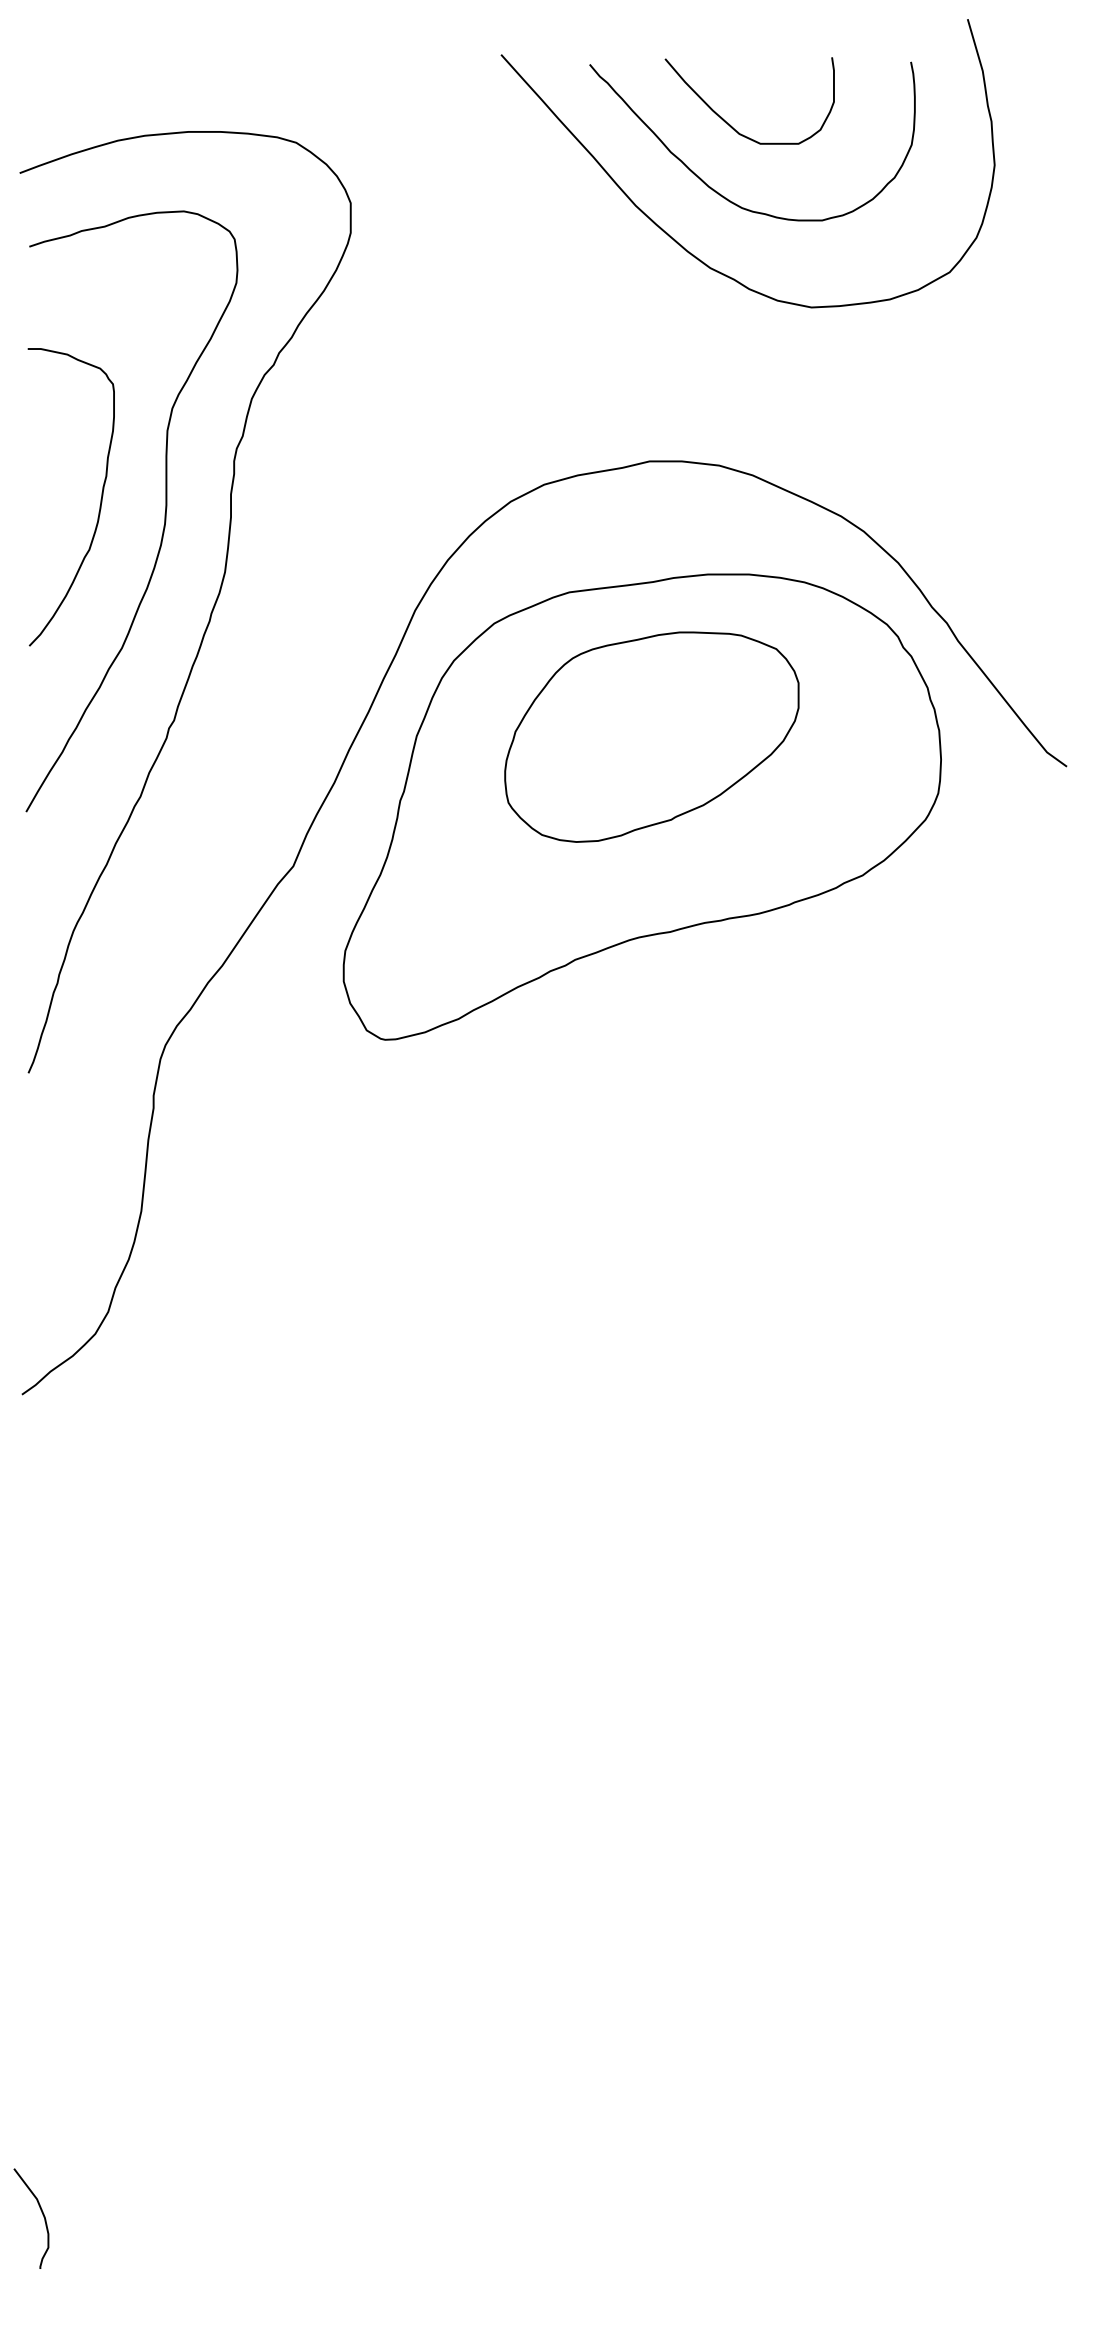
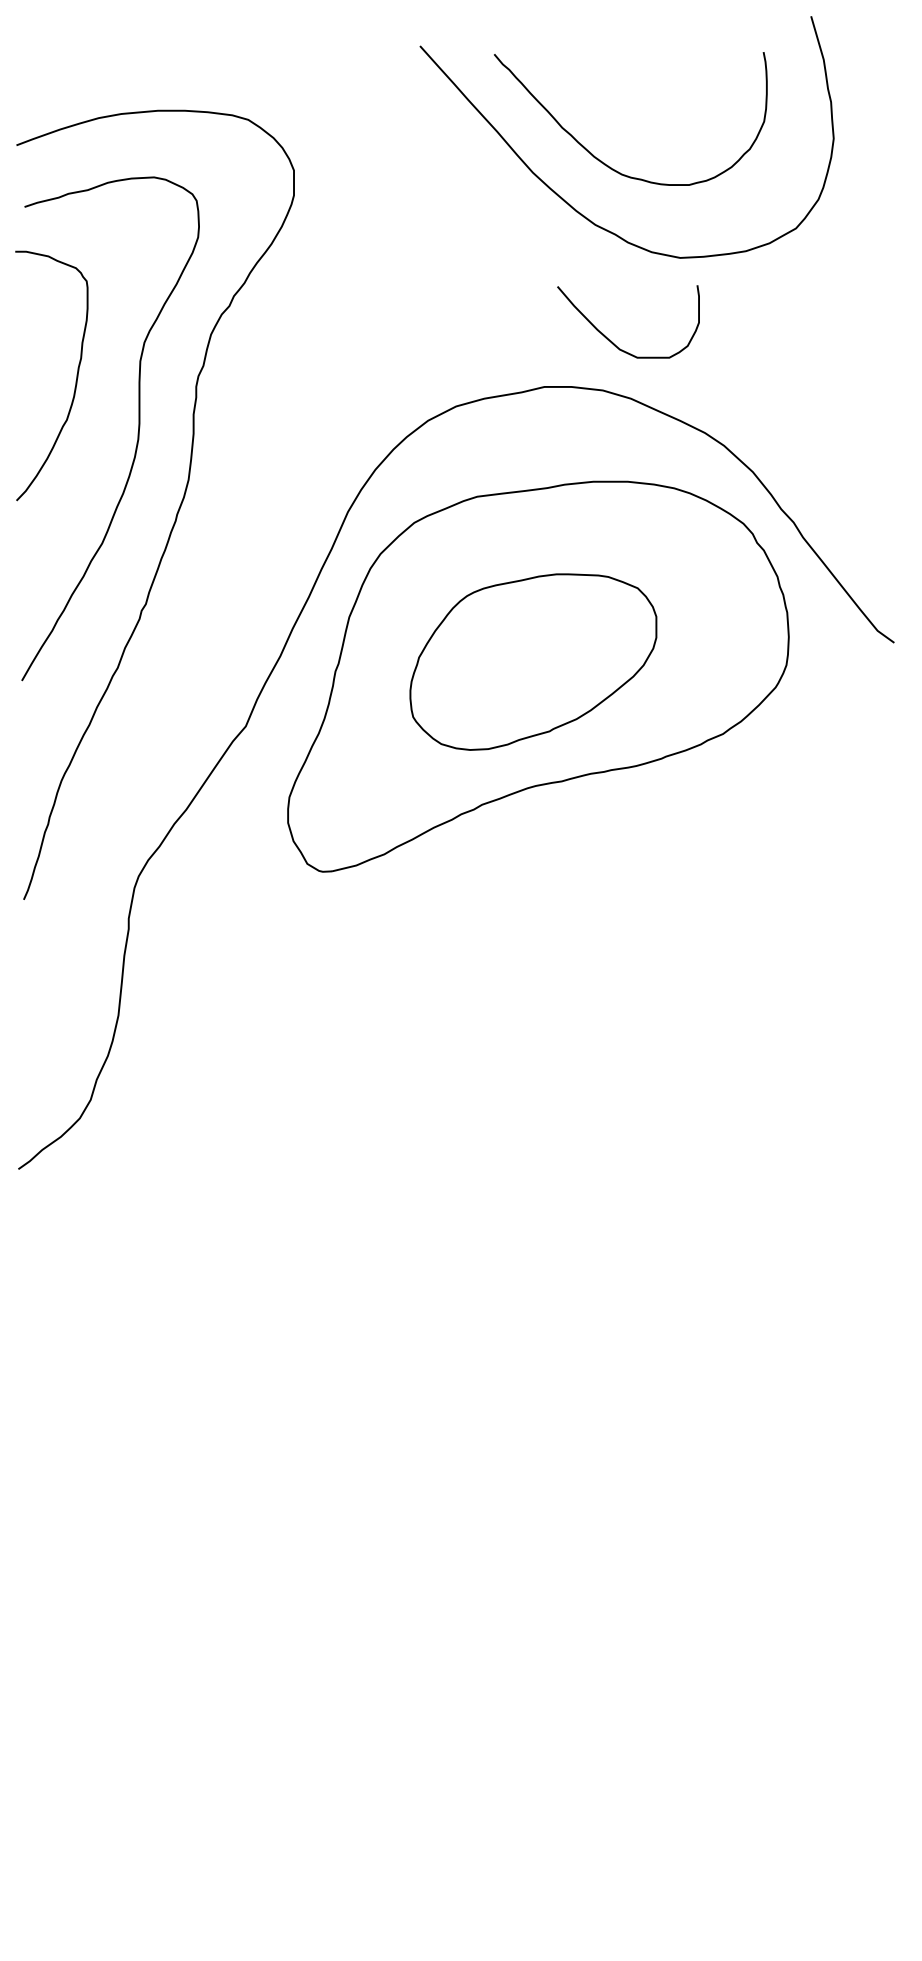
curve: (729, 123) -> (611, 340), moved
curve: (99, 503) -> (75, 381), moved
part: (652, 736) -> (533, 661), moved
curve: (42, 2215) -> (35, 1857), removed

